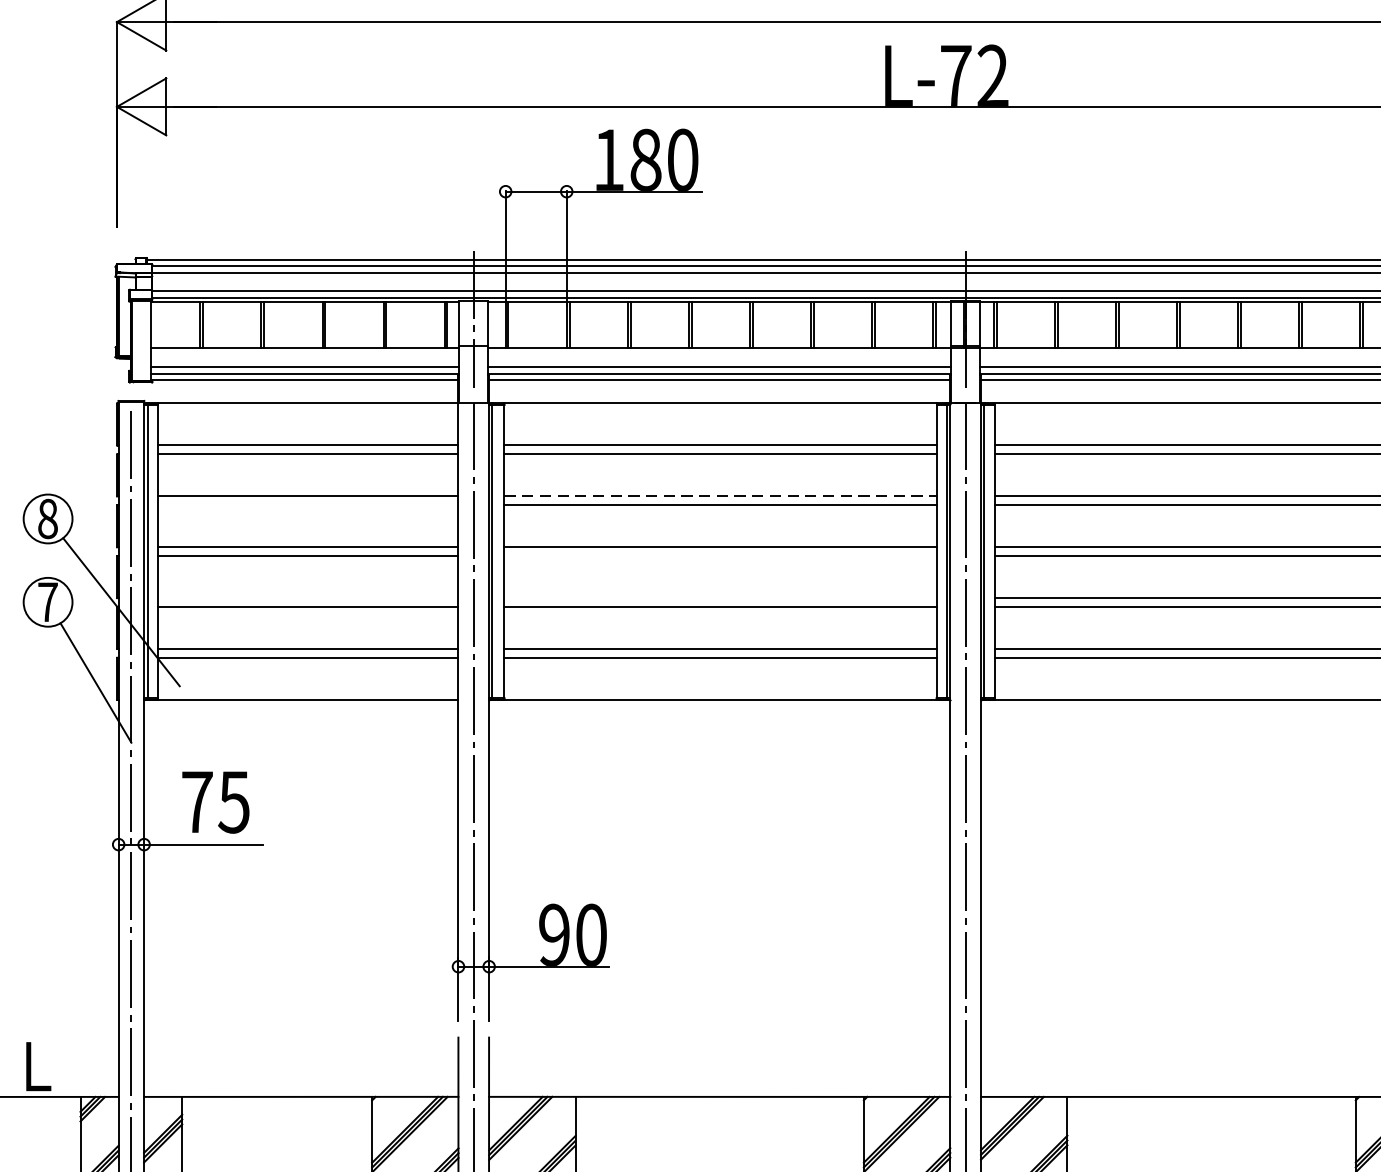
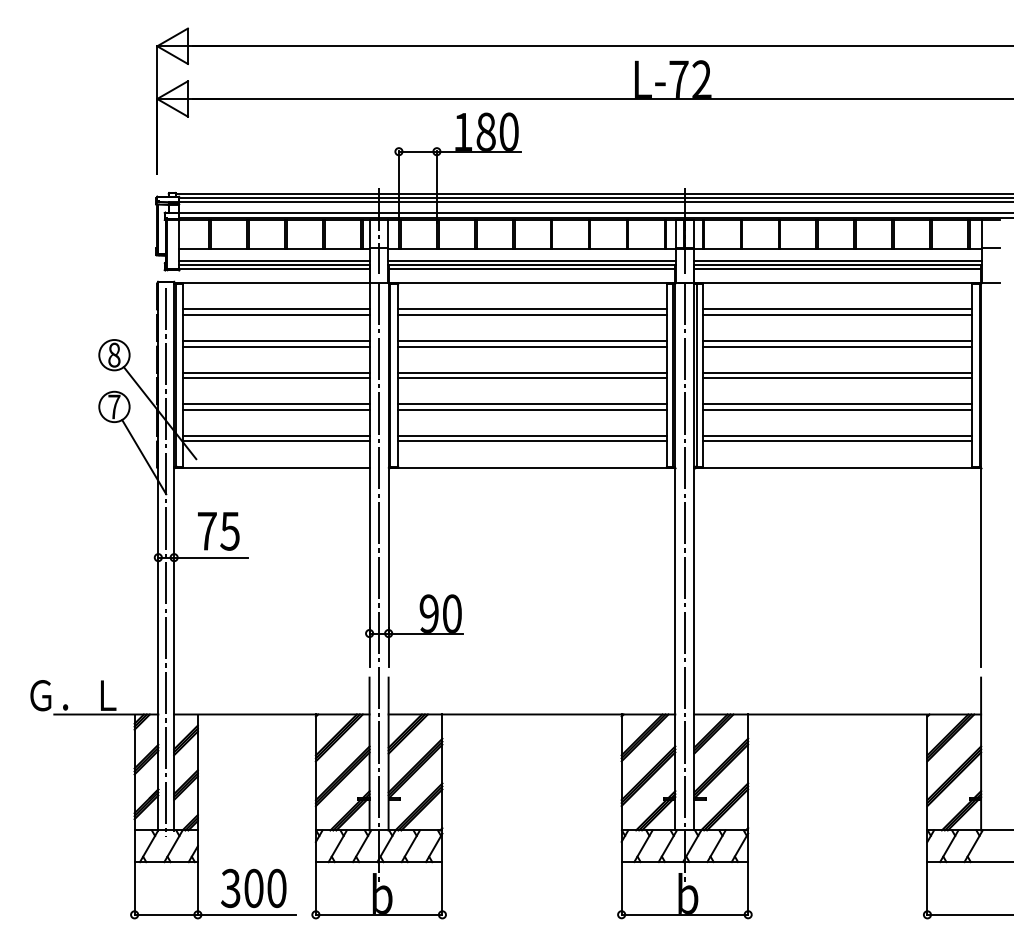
line: (722, 496) -> (533, 341), dashed -> solid
line: (307, 505) -> (275, 346), added
line: (720, 556) -> (532, 378), added
line: (307, 598) -> (275, 404), added
line: (720, 598) -> (532, 404), added

